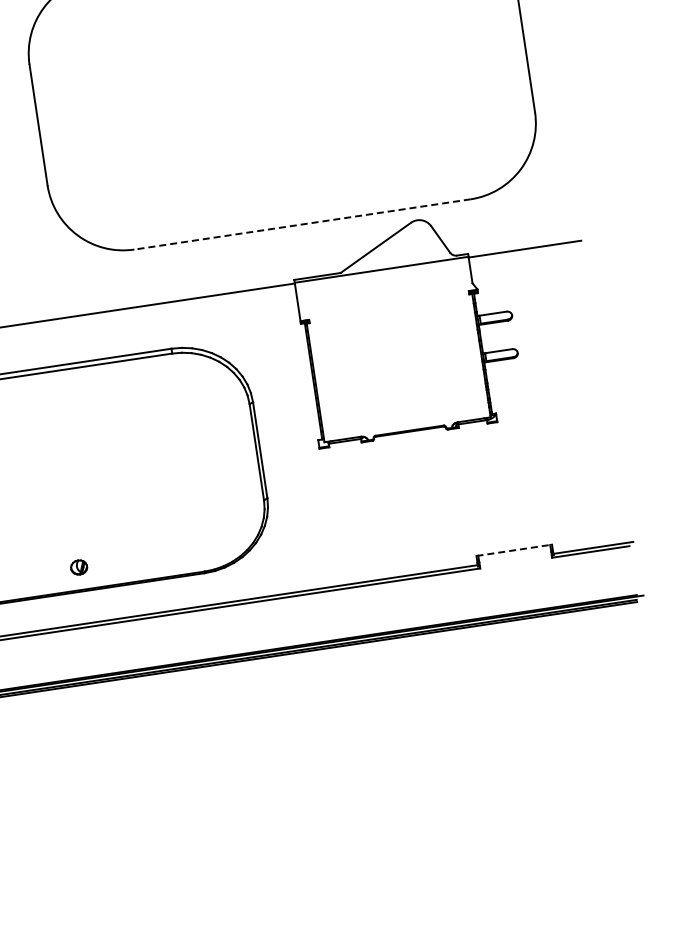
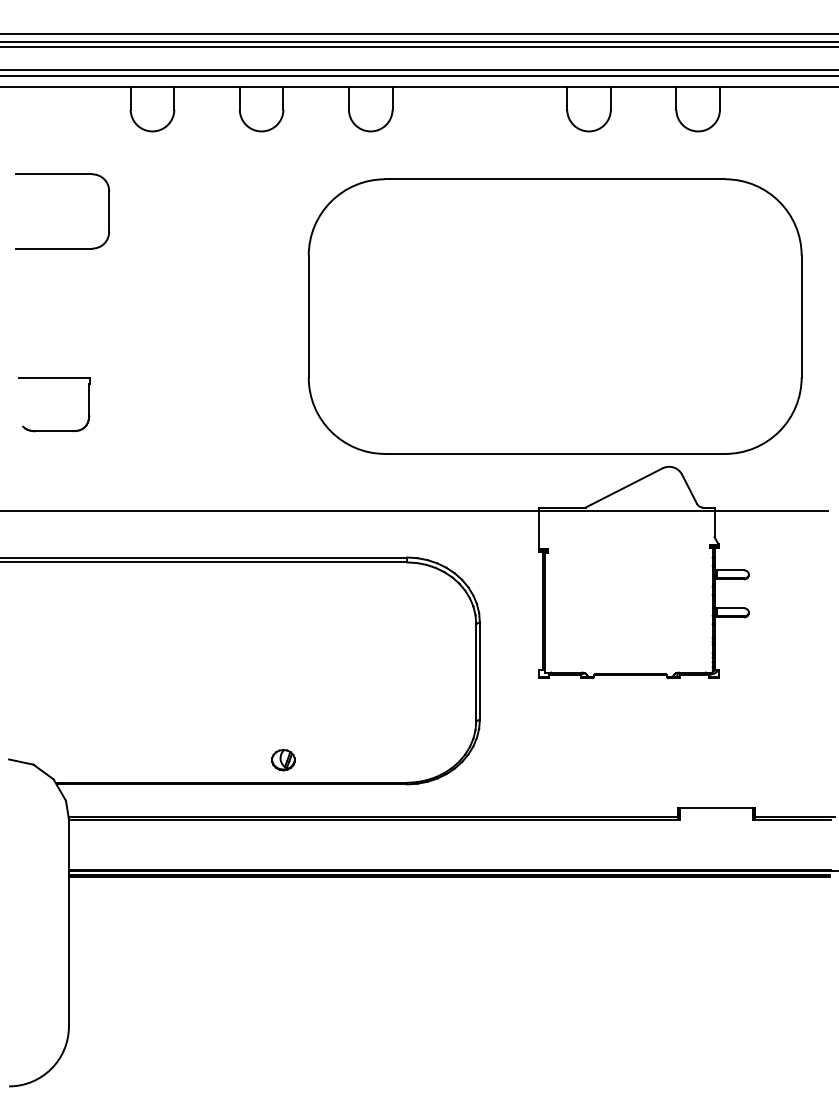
line: (301, 224) -> (554, 453), dashed -> solid
line: (514, 550) -> (716, 807), dashed -> solid
part: (79, 567) -> (283, 760), size x1.43

